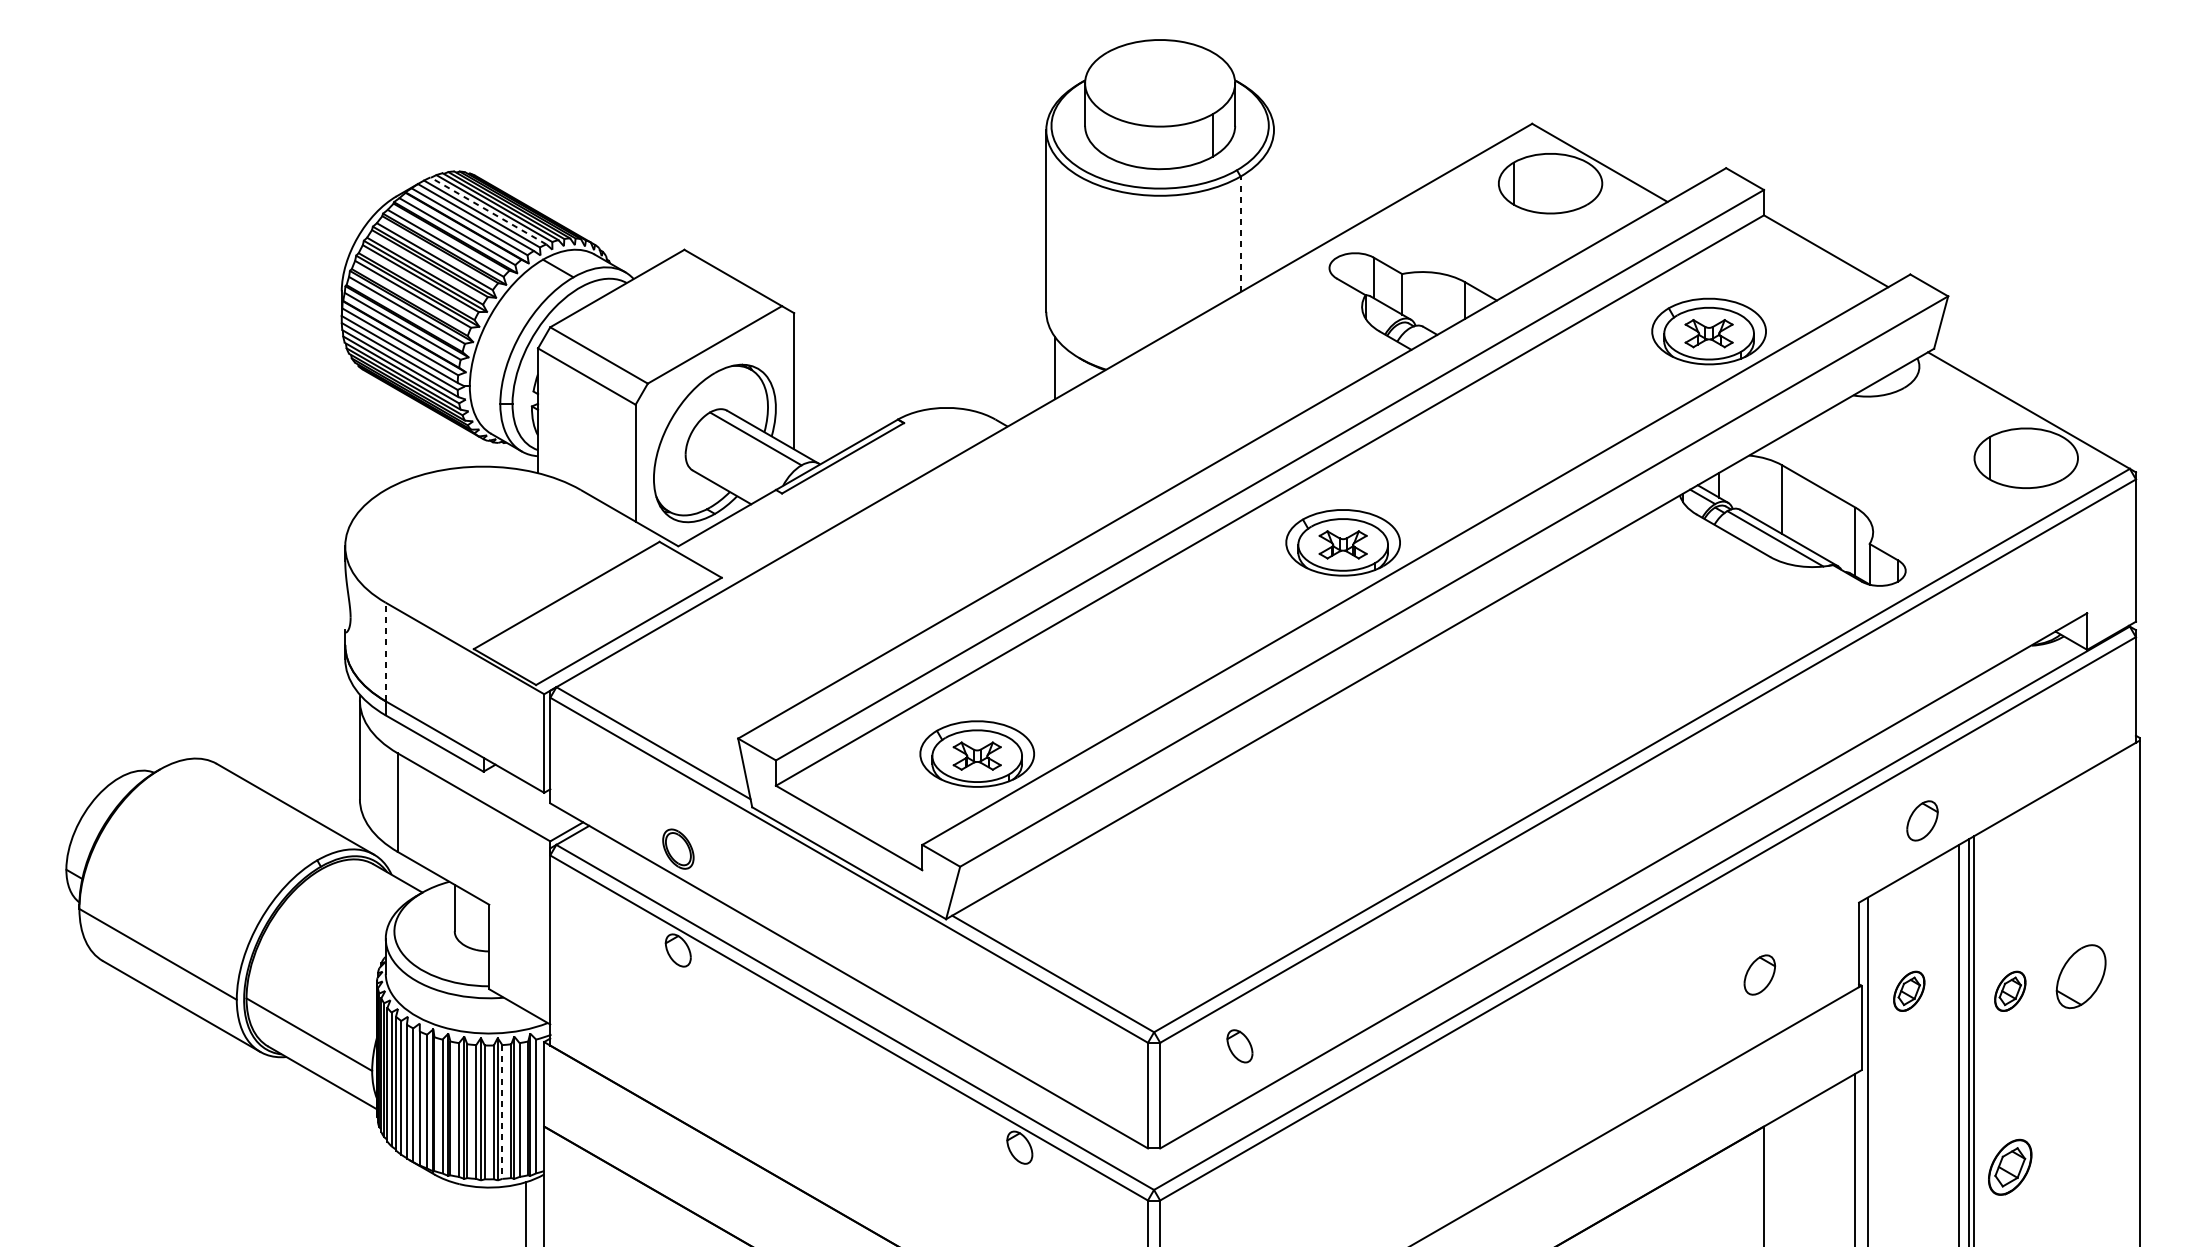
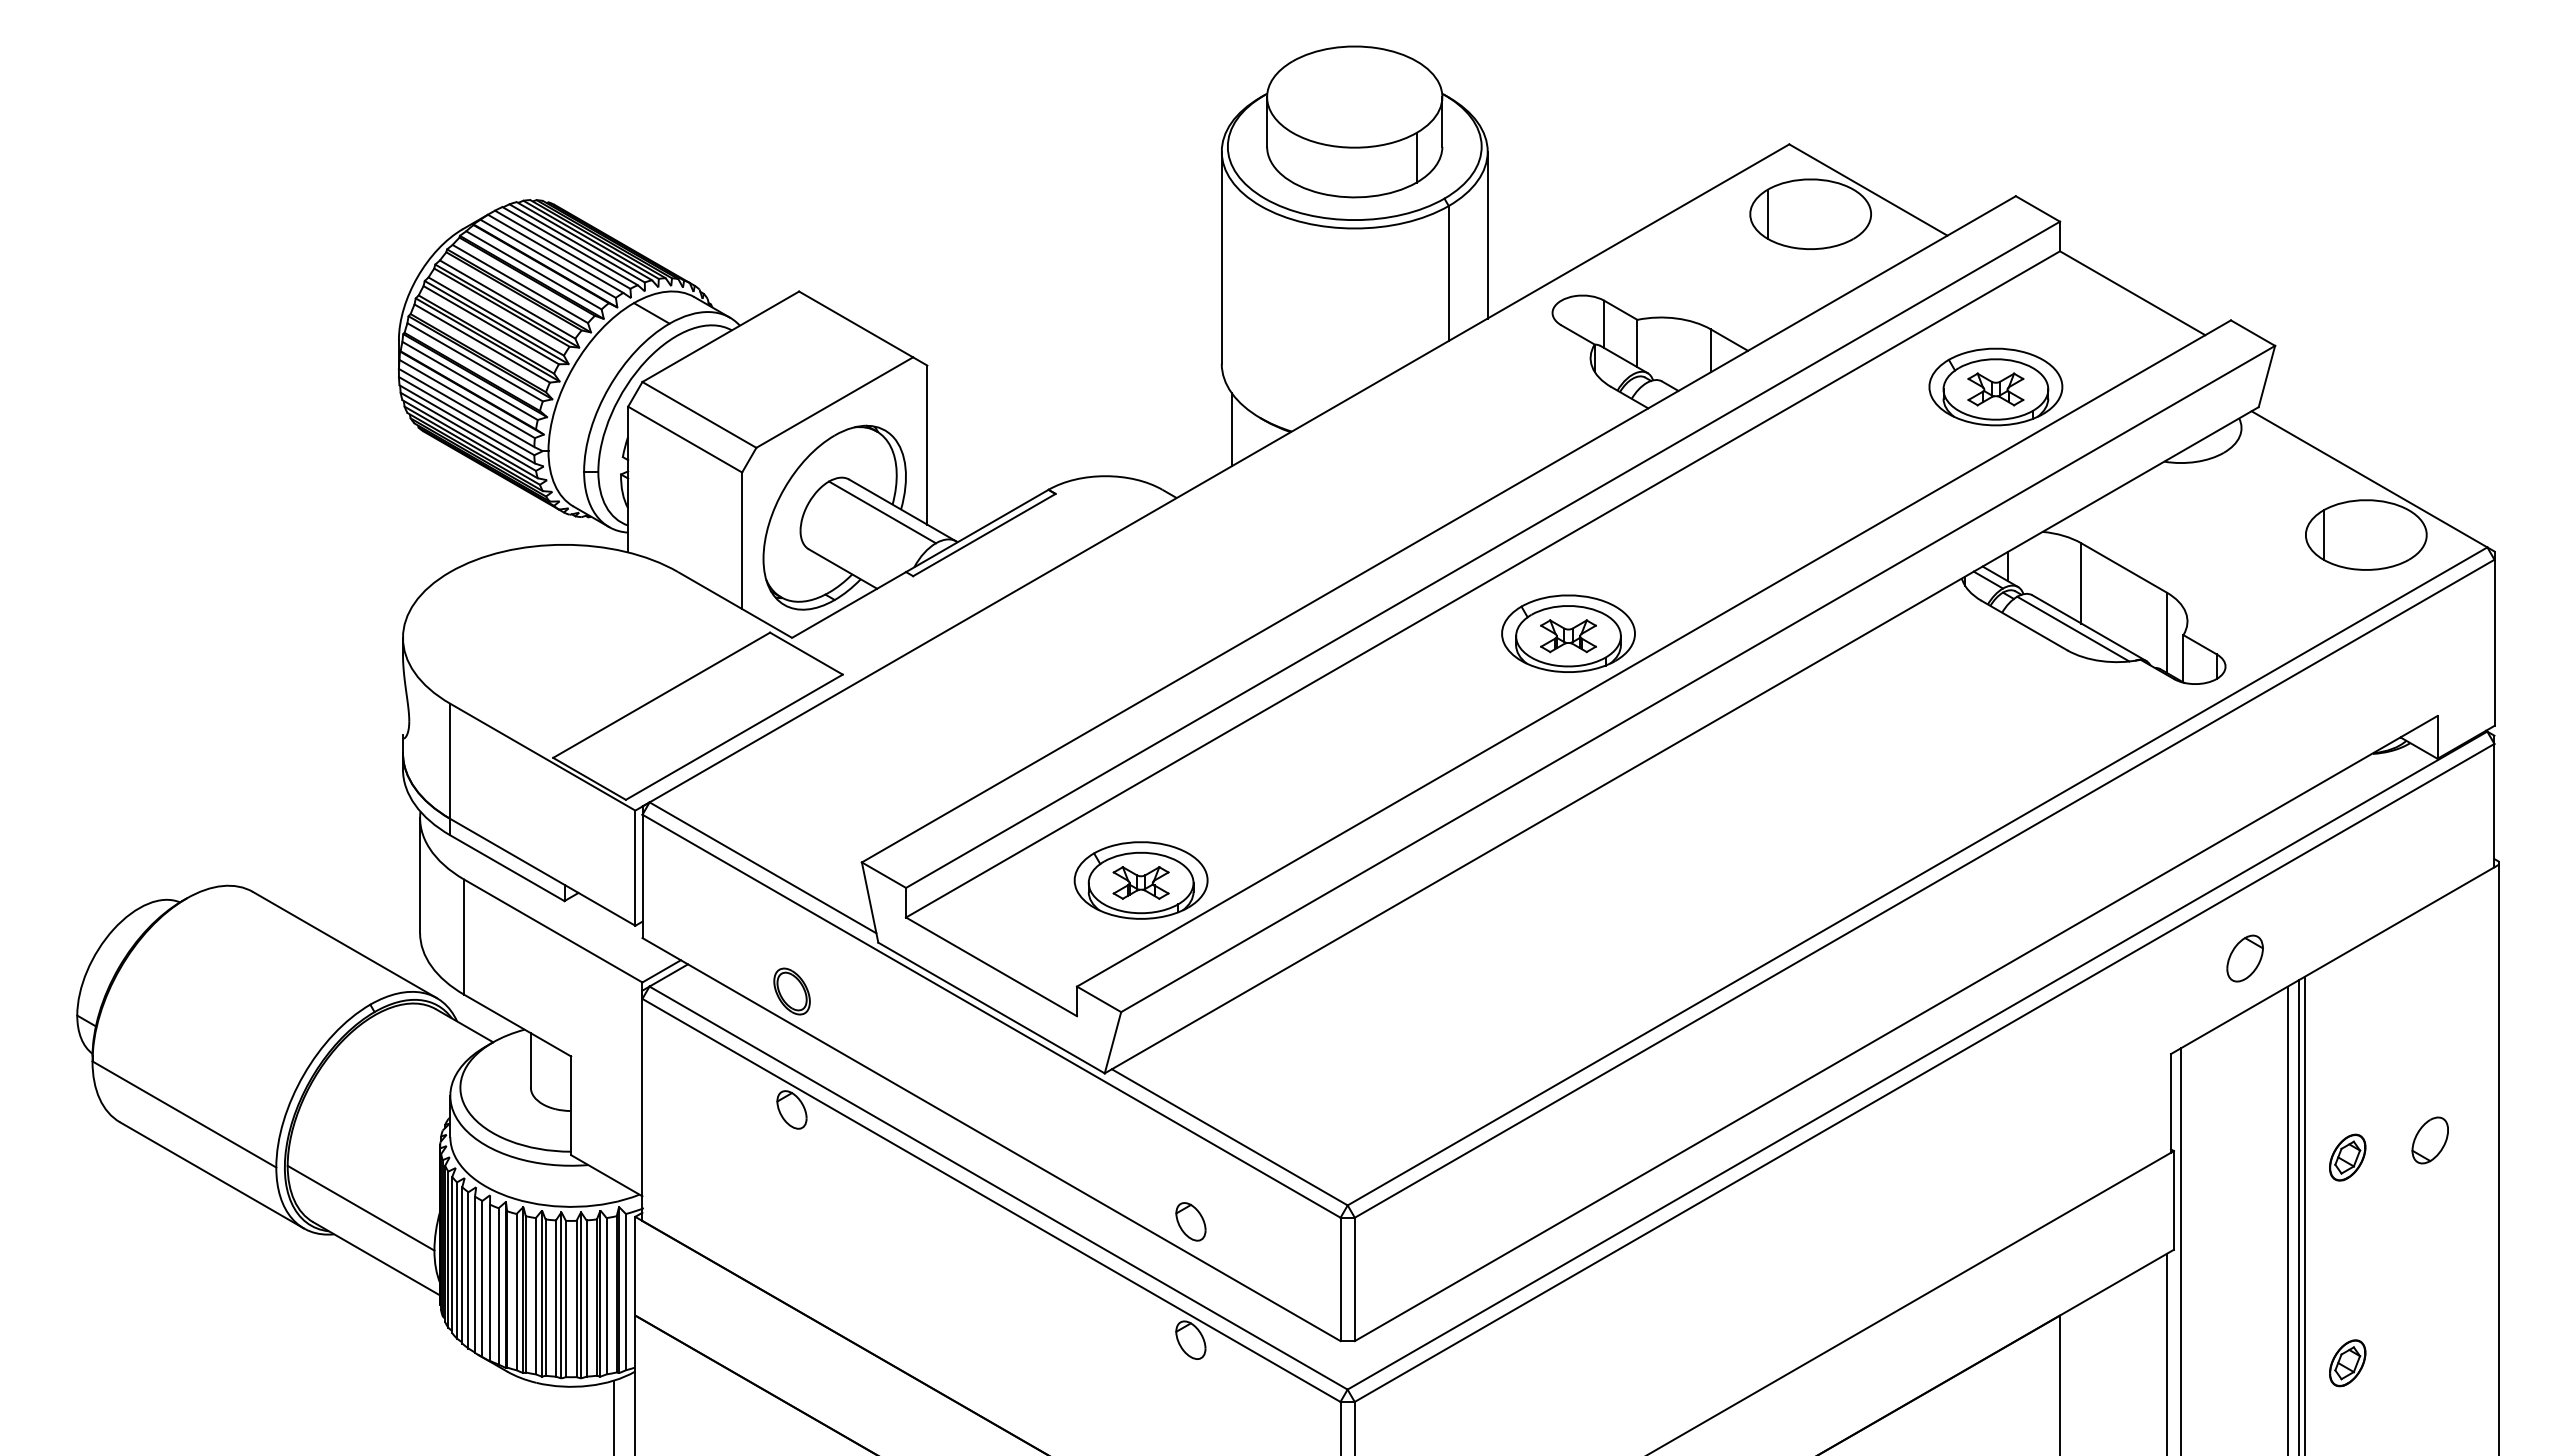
line: (1273, 200) -> (1487, 234), added
line: (487, 210) -> (569, 245), dashed -> solid
line: (1240, 234) -> (1448, 273), dashed -> solid
line: (385, 652) -> (450, 761), dashed -> solid
part: (1759, 974) -> (2054, 1138), removed
part: (2080, 976) -> (2429, 1140), size x0.62
part: (1909, 991) -> (2229, 1157), removed
part: (1239, 1046) -> (1190, 1221), moved
line: (502, 1112) -> (586, 1299), dashed -> solid
part: (2010, 1167) -> (2347, 1363), size x0.71

